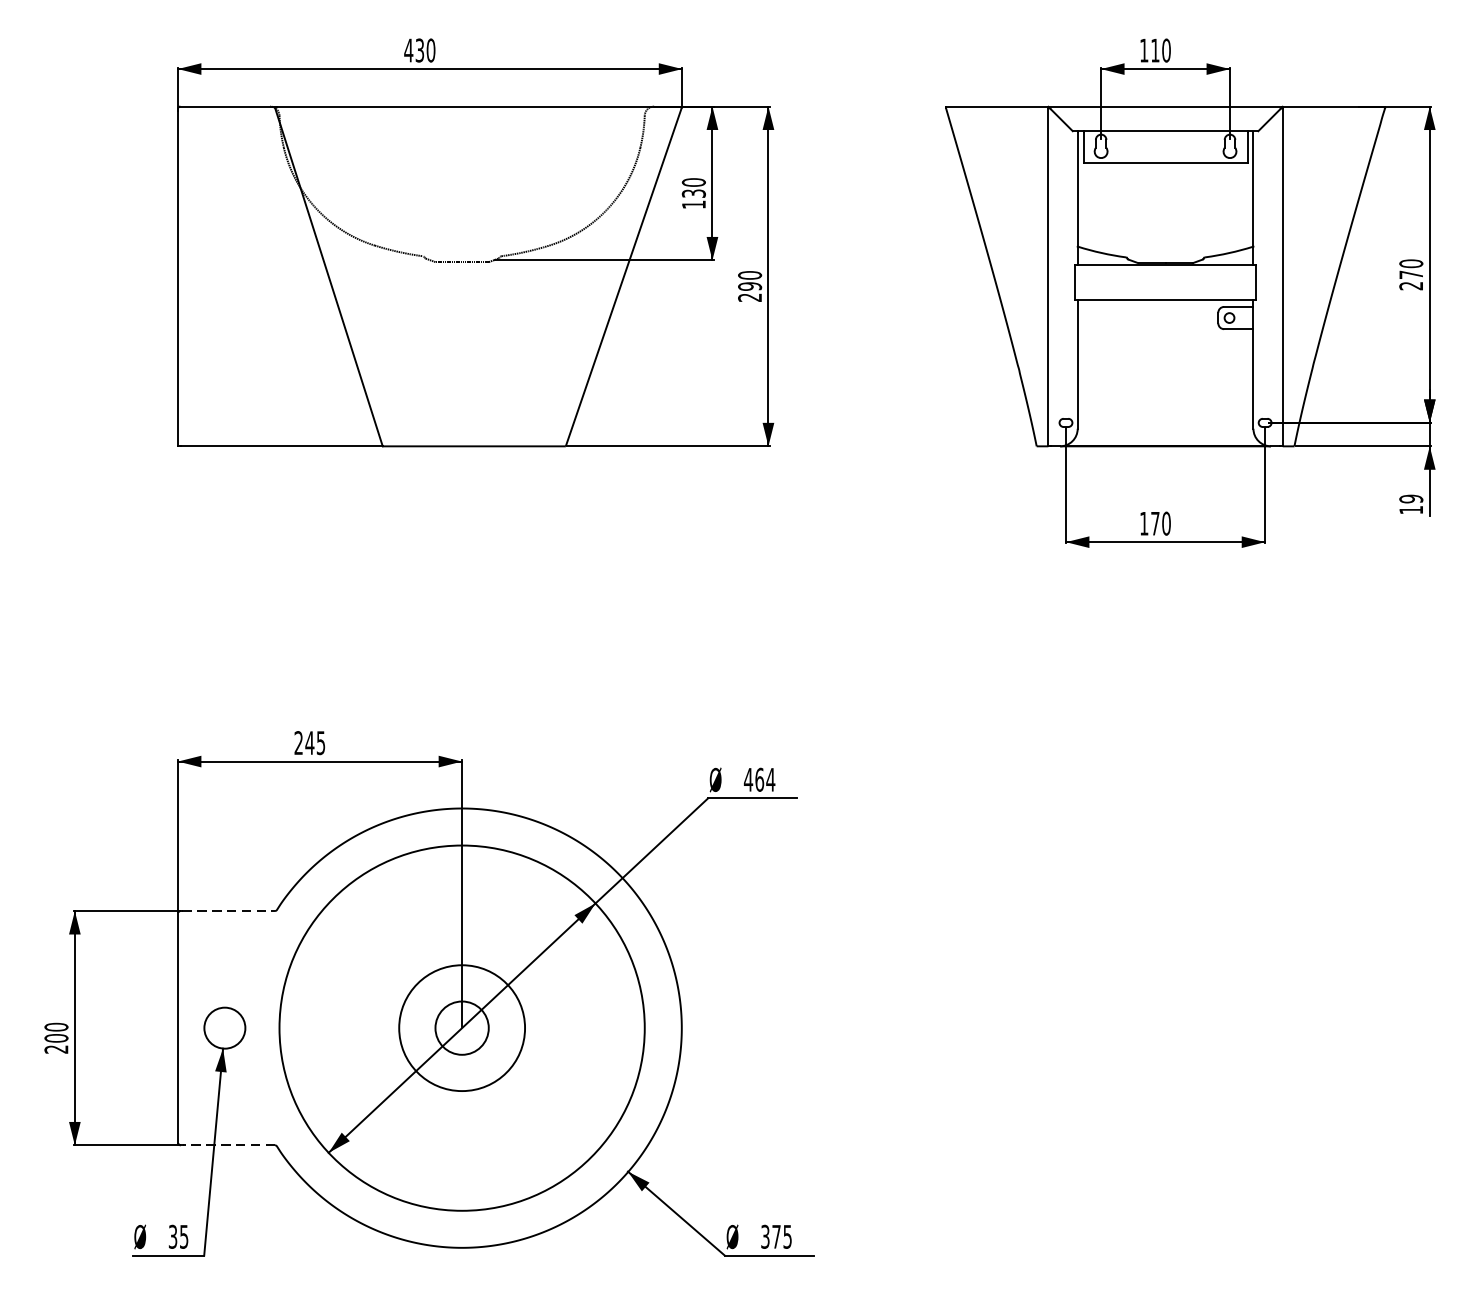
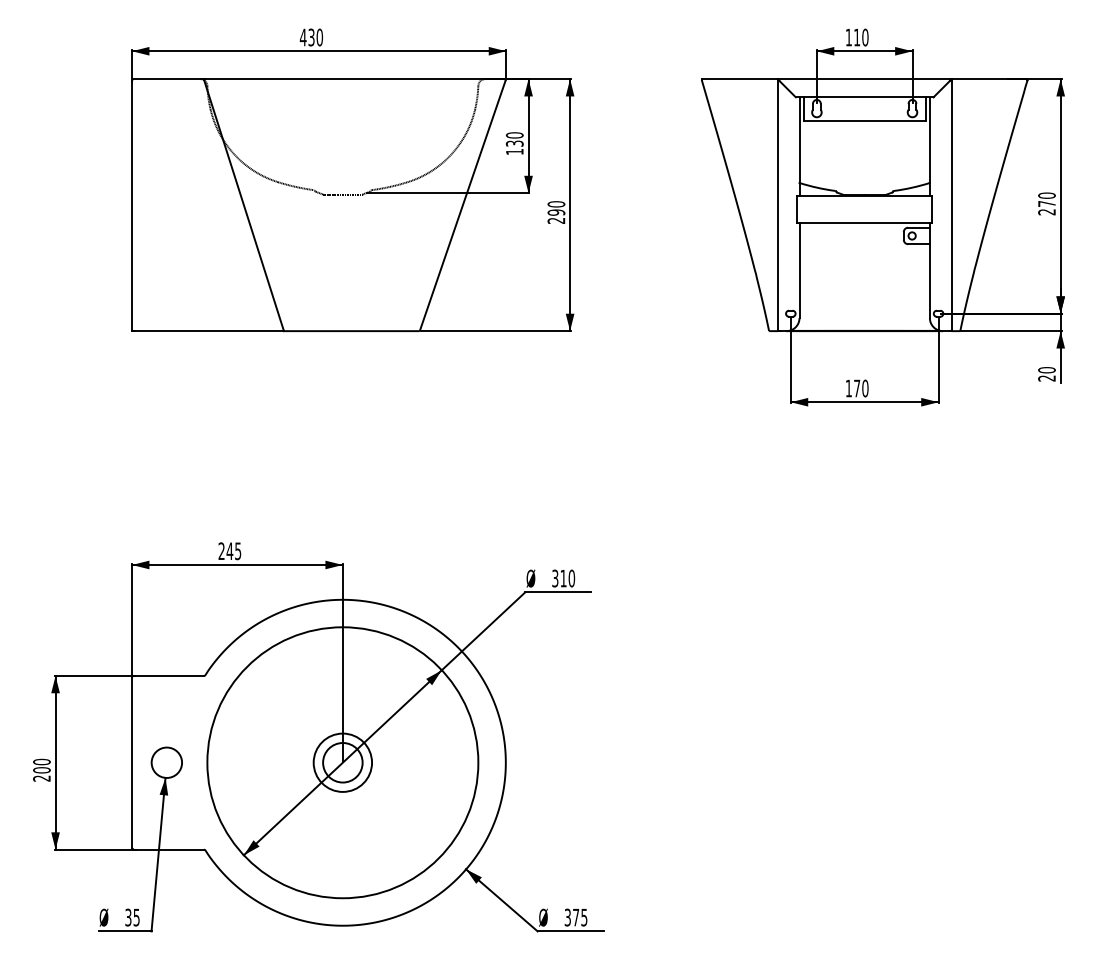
text: (1410, 504) -> (1046, 374), 19 -> 20
text: (759, 779) -> (563, 578), 464 -> 310
line: (229, 910) -> (170, 675), dashed -> solid
circle: (461, 1027) -> (342, 762), size x0.62
line: (228, 1145) -> (169, 849), dashed -> solid

